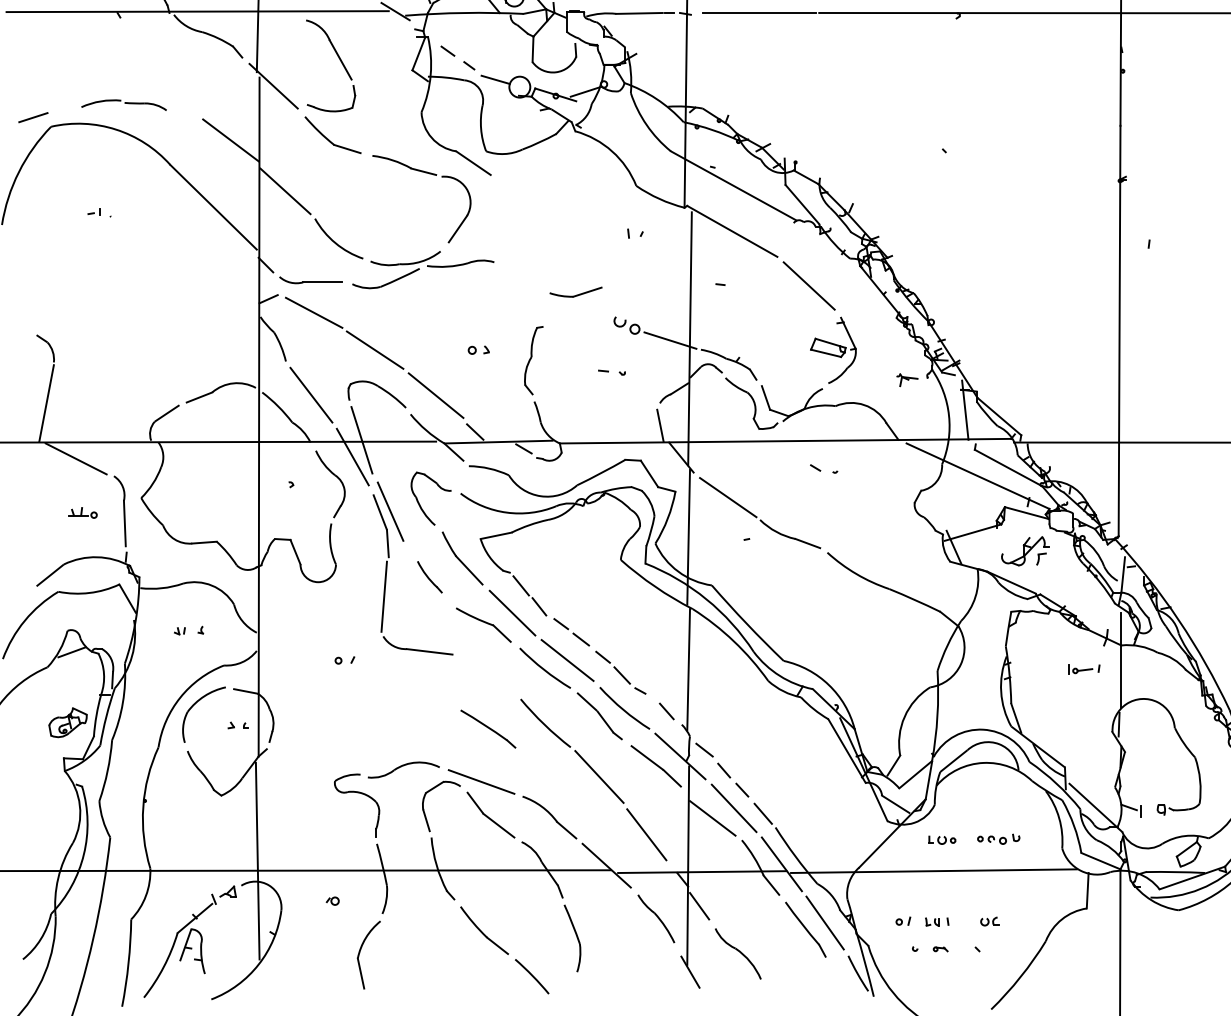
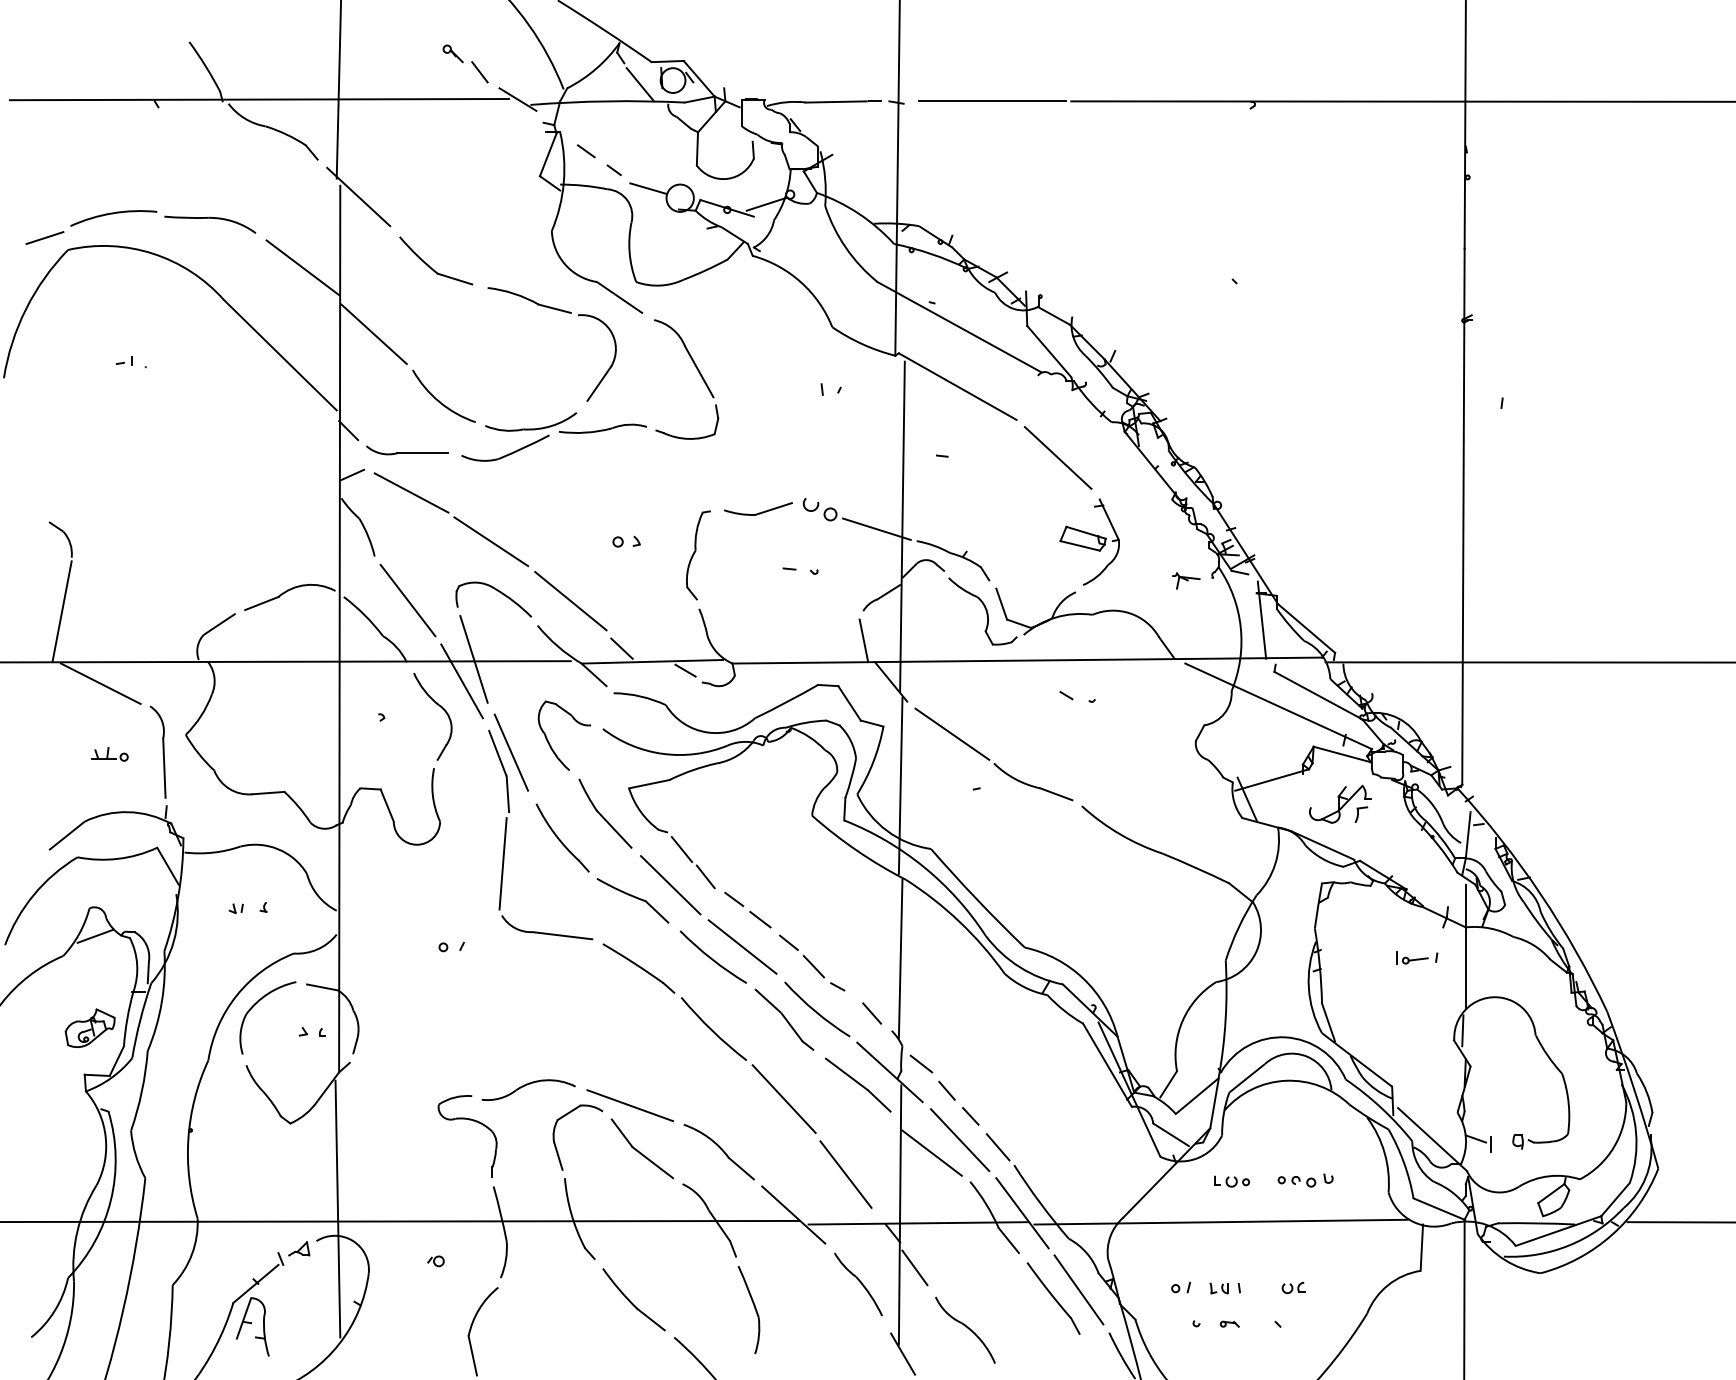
part: (340, 60) -> (698, 372), moved
part: (124, 104) -> (163, 221), size x1.67
part: (575, 291) -> (758, 508), moved
part: (429, 576) -> (562, 837), size x1.67
part: (487, 729) -> (638, 968), moved

